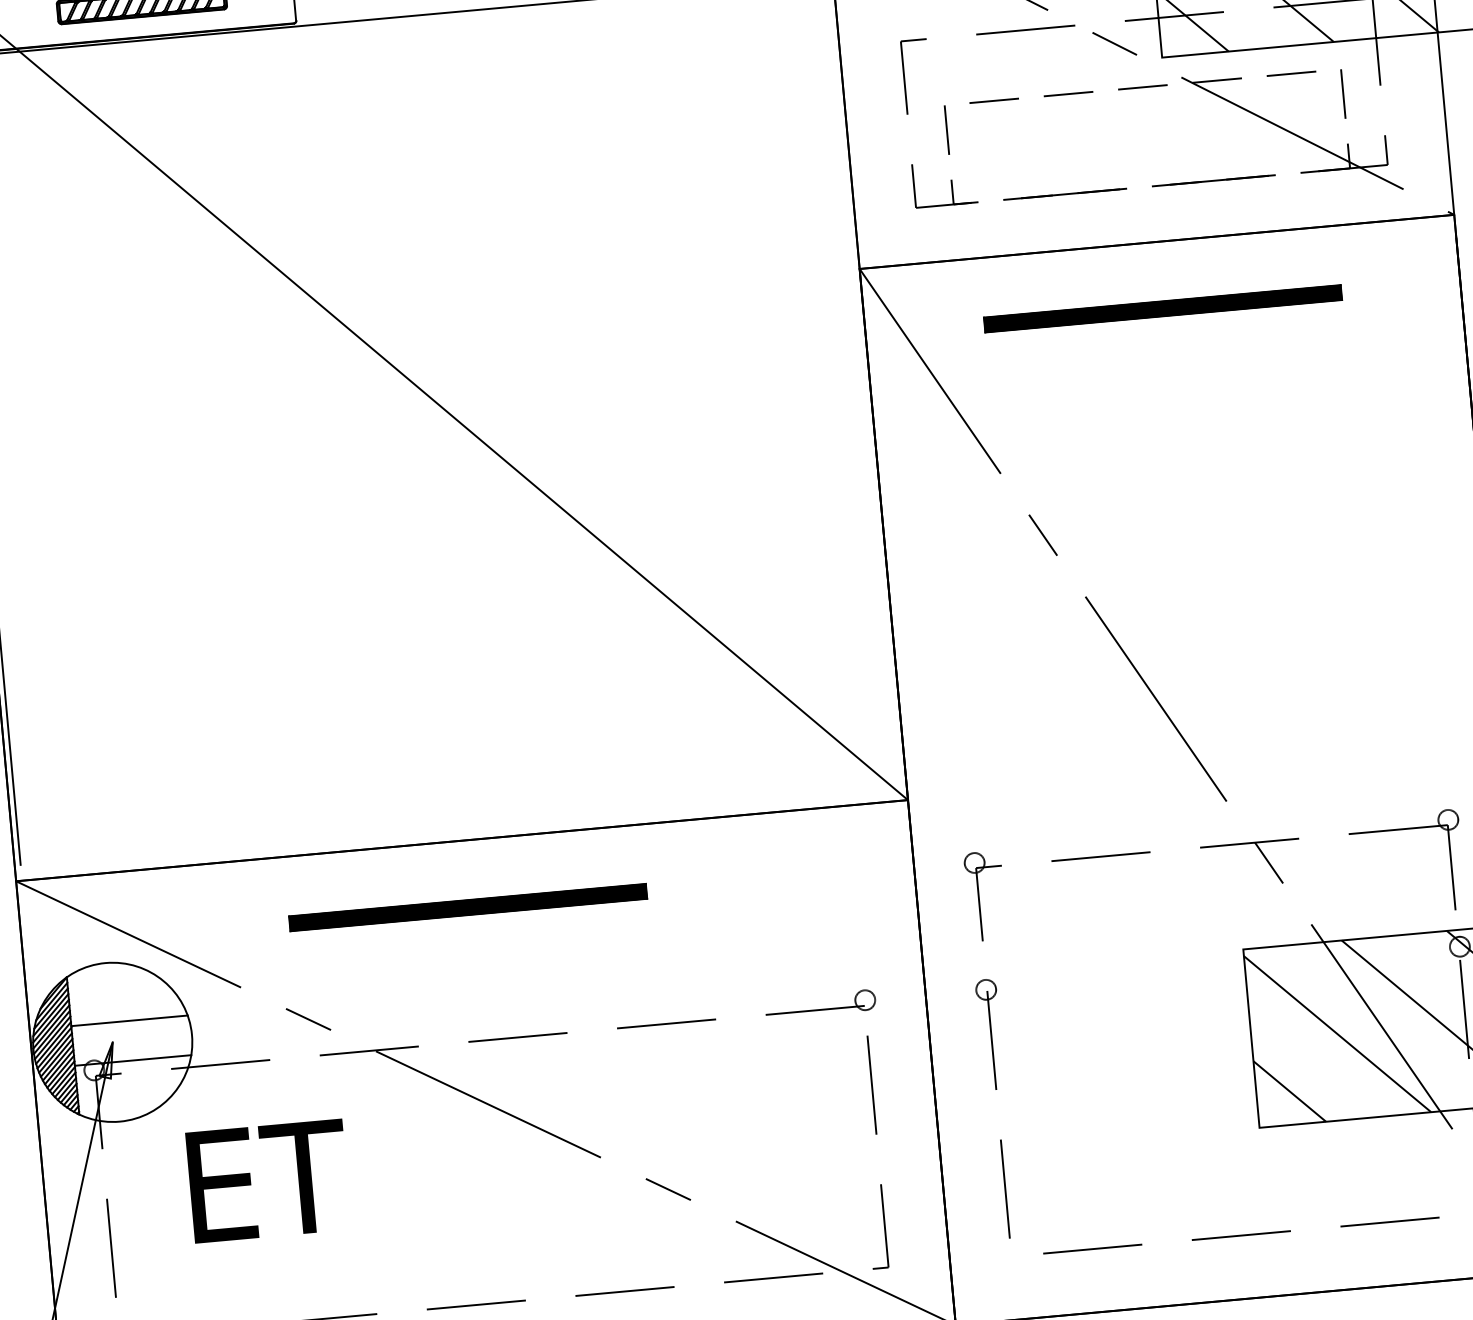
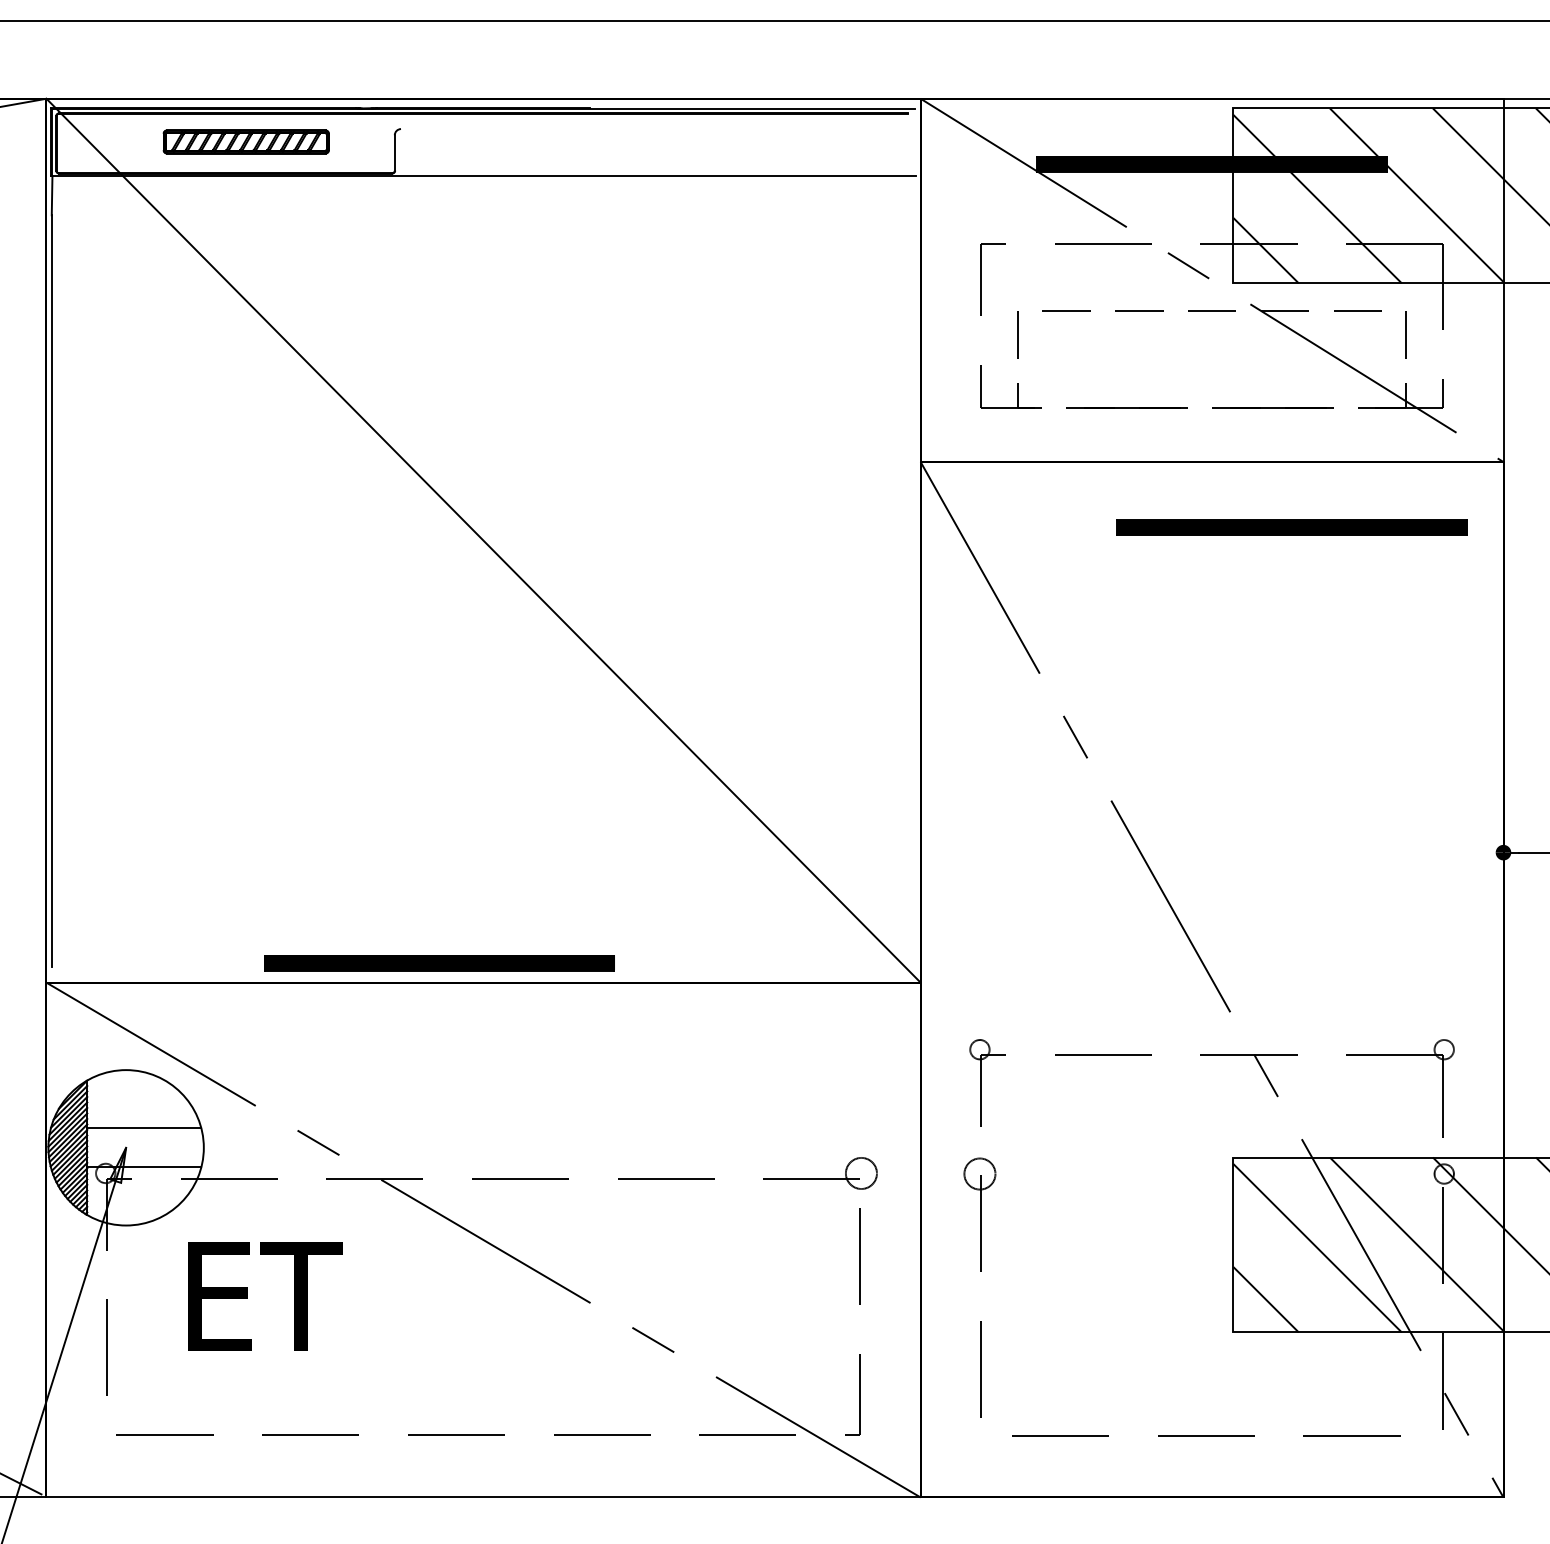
part: (1162, 308) -> (1291, 527), moved
part: (468, 907) -> (439, 963), moved
circle: (985, 989) -> (979, 1173), size x1.6
circle: (865, 1000) -> (861, 1173), size x1.6

